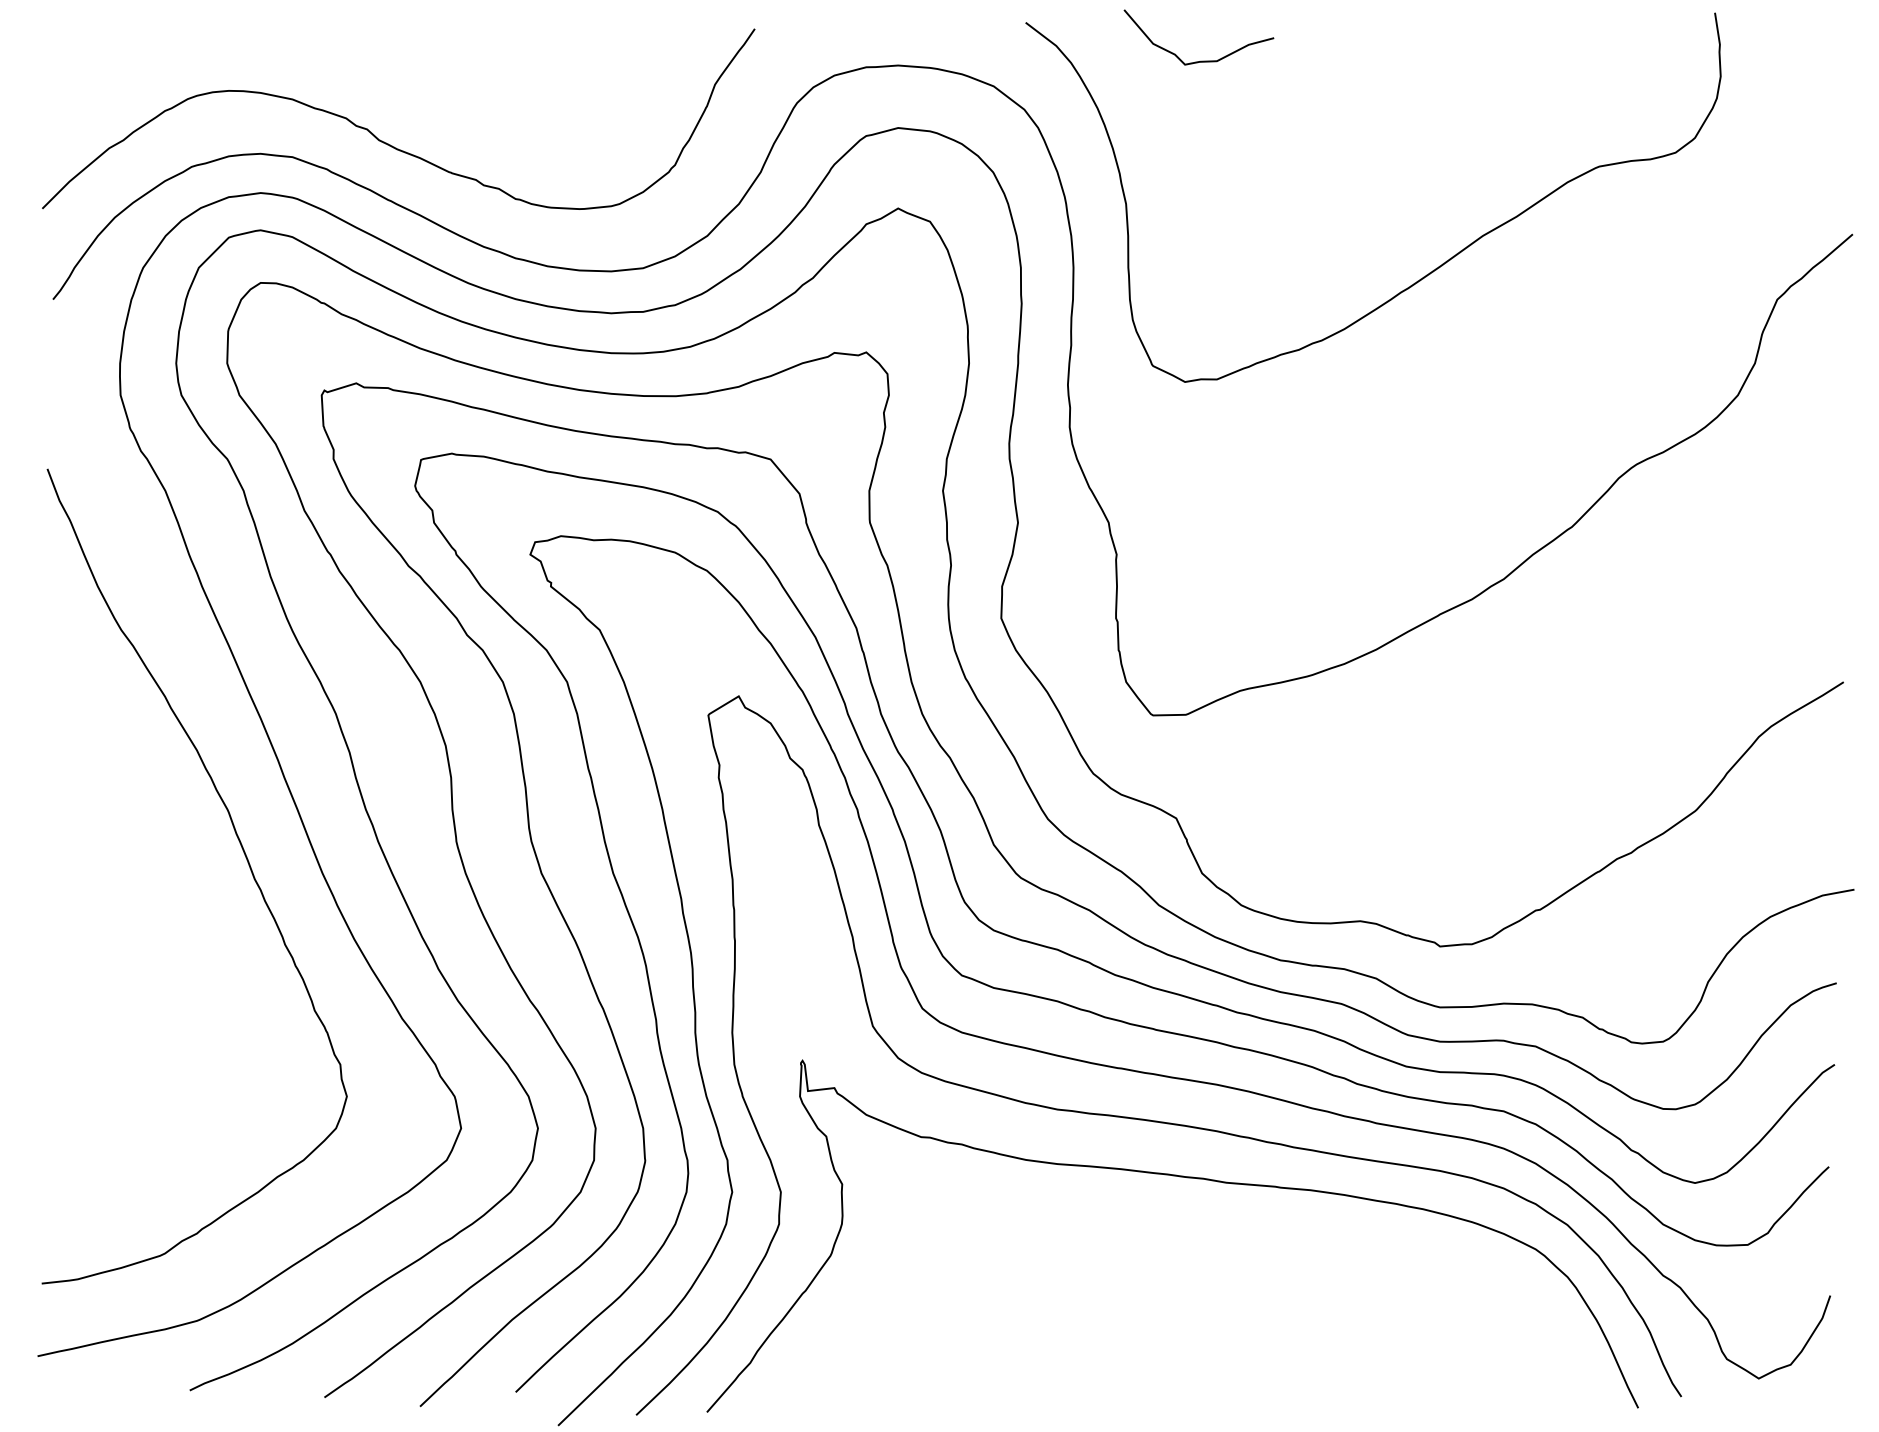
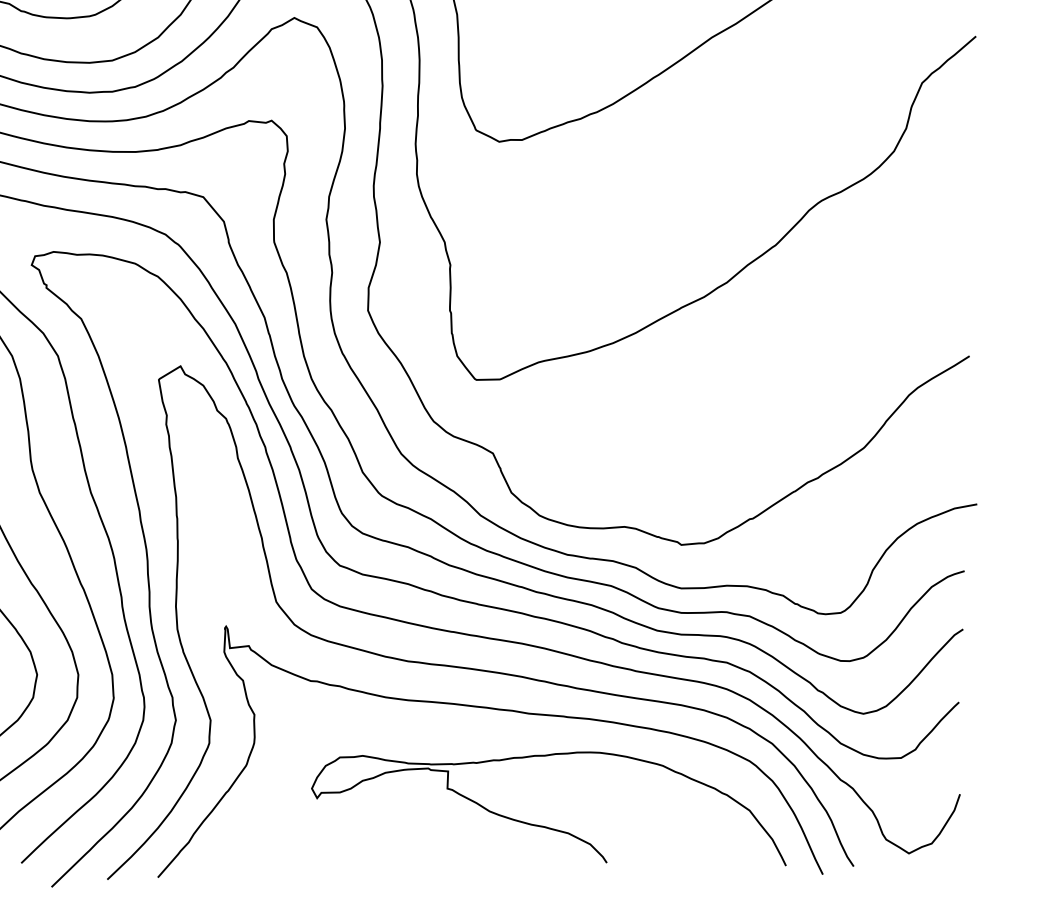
curve: (1249, 1340) -> (545, 826), added

